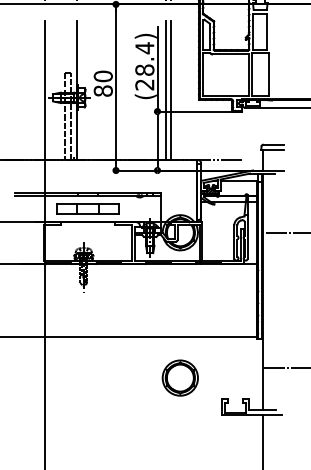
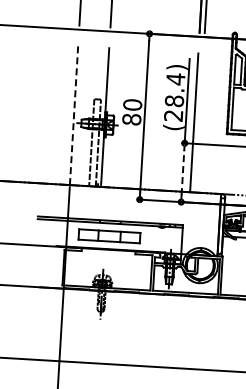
line: (171, 90) -> (199, 123), removed
line: (45, 91) -> (74, 116), solid -> dashed
line: (157, 140) -> (182, 172), solid -> dashed

